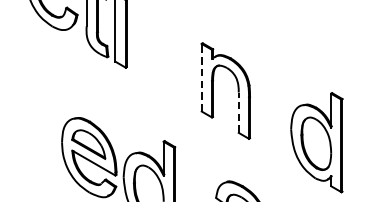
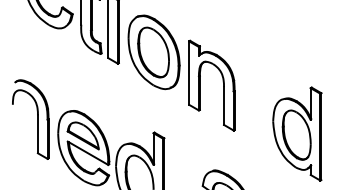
part: (163, 55) -> (153, 52), added
line: (201, 78) -> (189, 73), dashed -> solid
line: (239, 112) -> (224, 105), dashed -> solid
part: (40, 127) -> (37, 119), added

